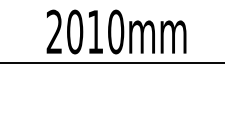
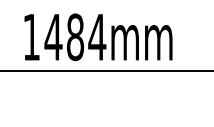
text: (85, 31) -> (64, 36), 2010mm -> 1484mm

